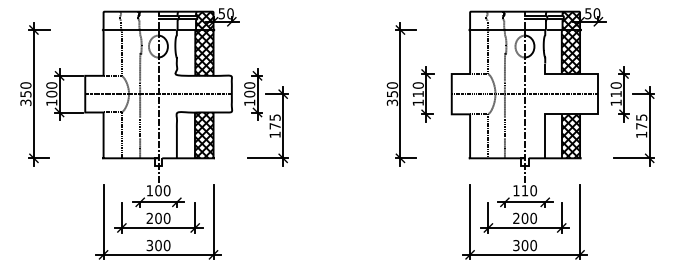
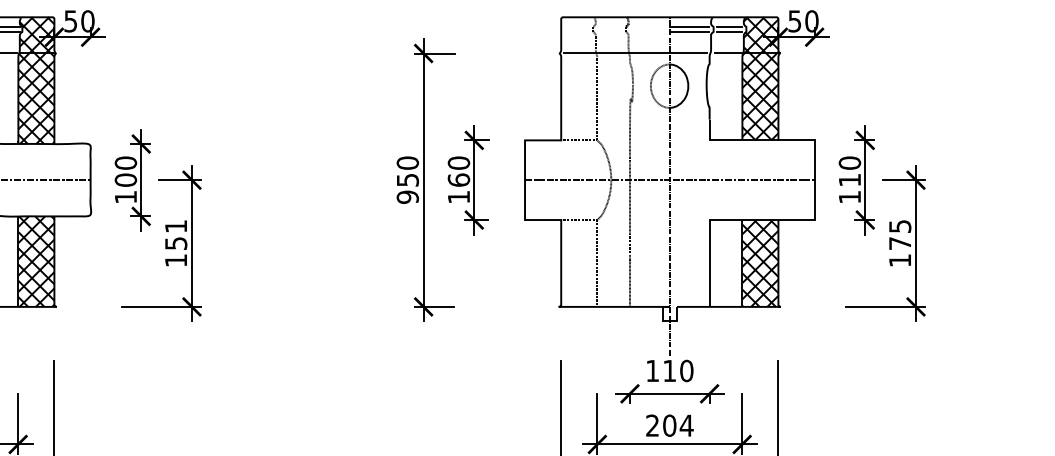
text: (417, 93) -> (457, 178), 110 -> 160
text: (392, 102) -> (407, 196), 350 -> 950
text: (274, 121) -> (174, 234), 175 -> 151
text: (533, 218) -> (686, 425), 200 -> 204

